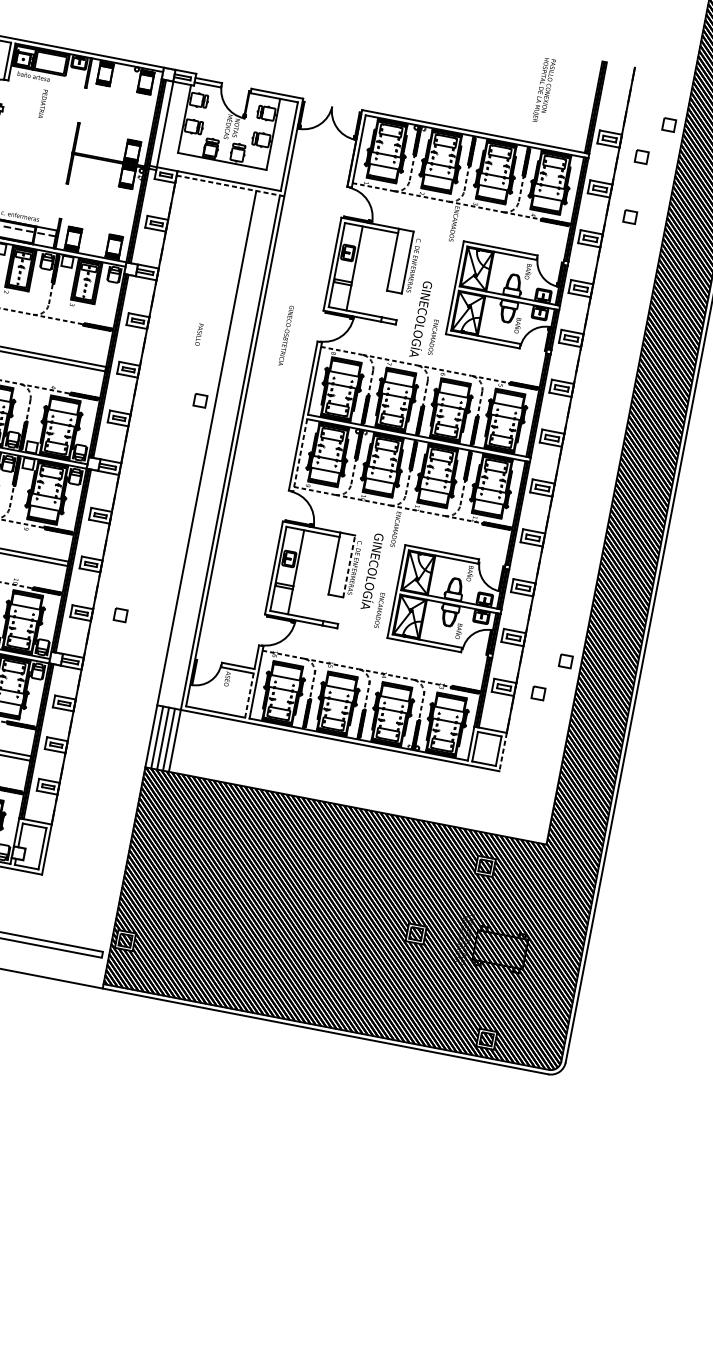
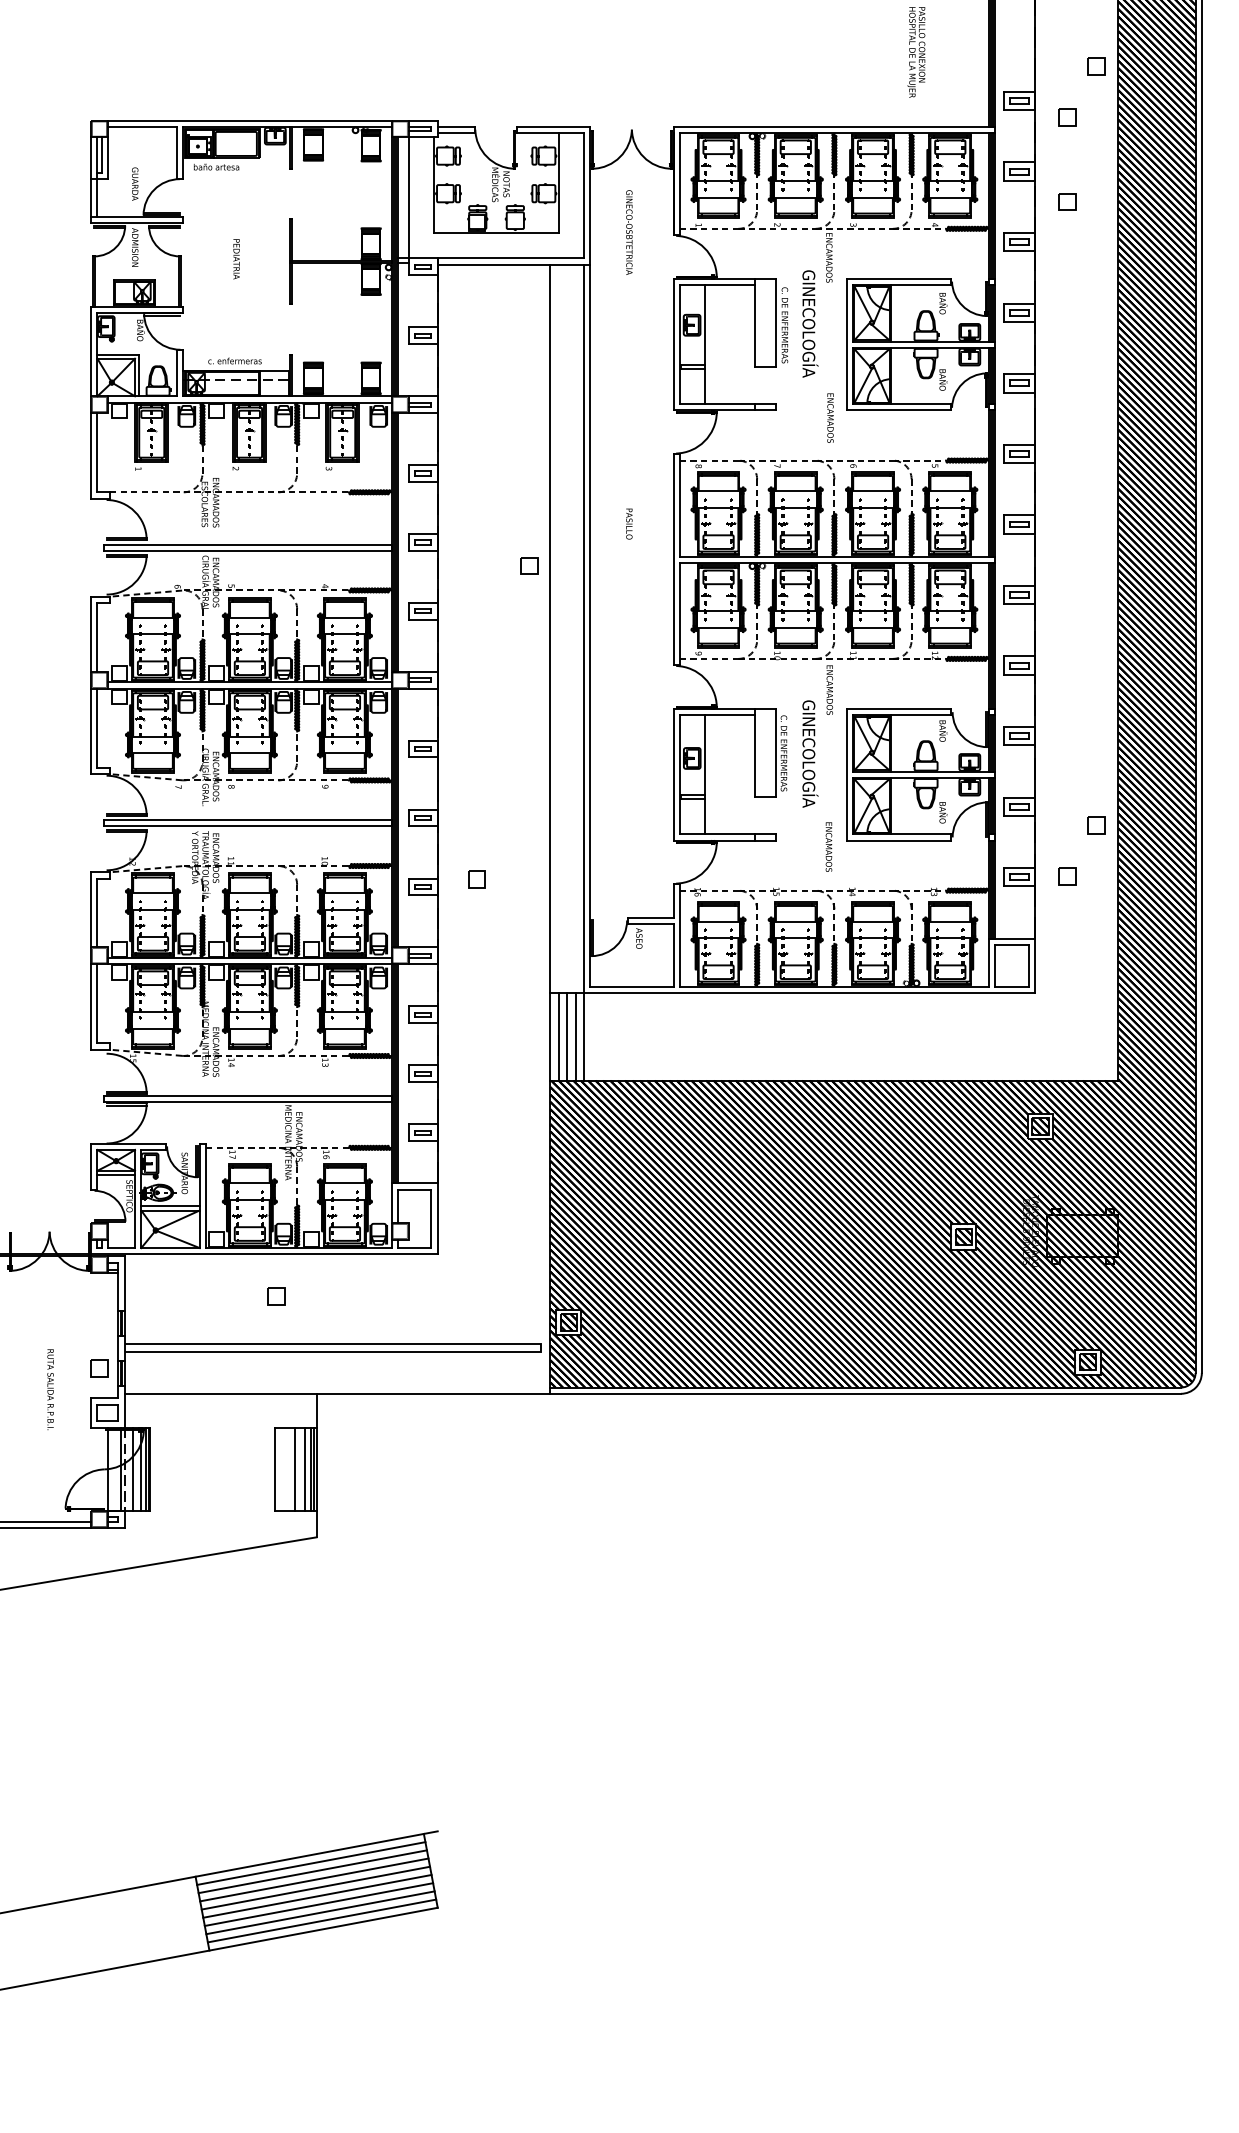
text: (43, 104) -> (236, 259), moved
line: (230, 185) -> (514, 264), dashed -> solid
text: (422, 319) -> (810, 323), moved
text: (199, 334) -> (629, 523), moved
text: (286, 335) -> (629, 232), moved
line: (299, 455) -> (679, 614), dashed -> solid
line: (348, 566) -> (775, 752), dashed -> solid
text: (379, 610) -> (828, 846), moved
line: (249, 695) -> (673, 955), dashed -> solid
line: (502, 752) -> (1034, 966), dashed -> solid

